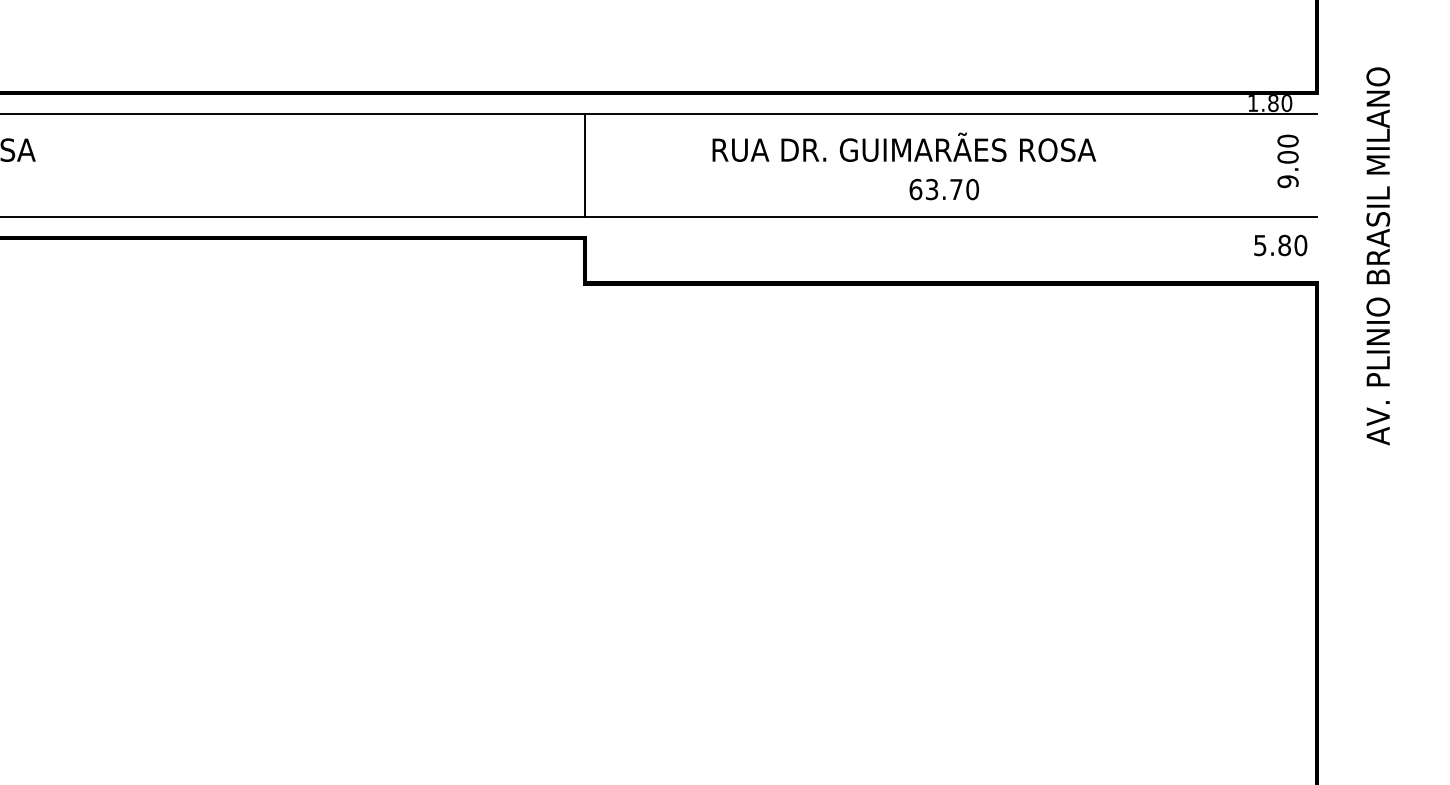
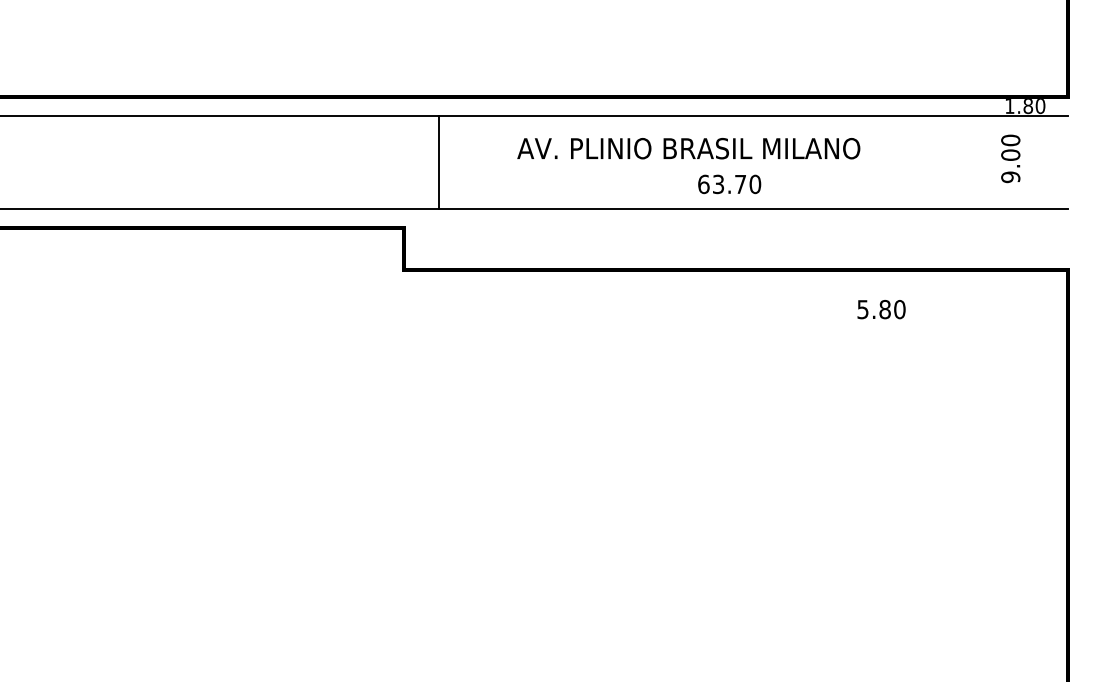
text: (903, 146) -> (692, 145), RUA DR. GUIMARÃES ROSA -> AV. PLINIO BRASIL MILANO
text: (1287, 161) -> (1010, 158), moved
line: (585, 165) -> (439, 162), moved
text: (1280, 245) -> (881, 309), moved

